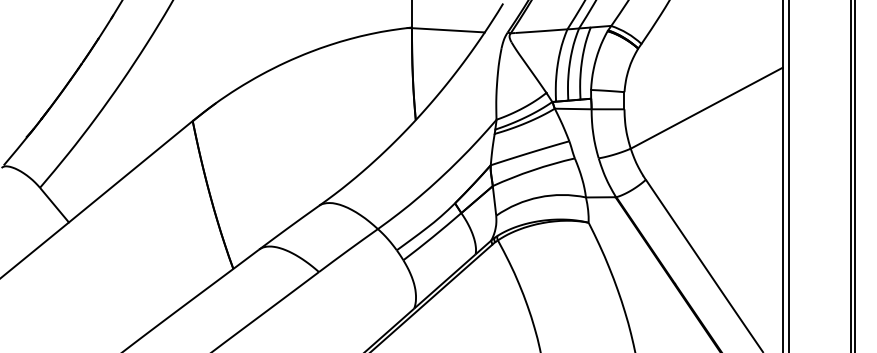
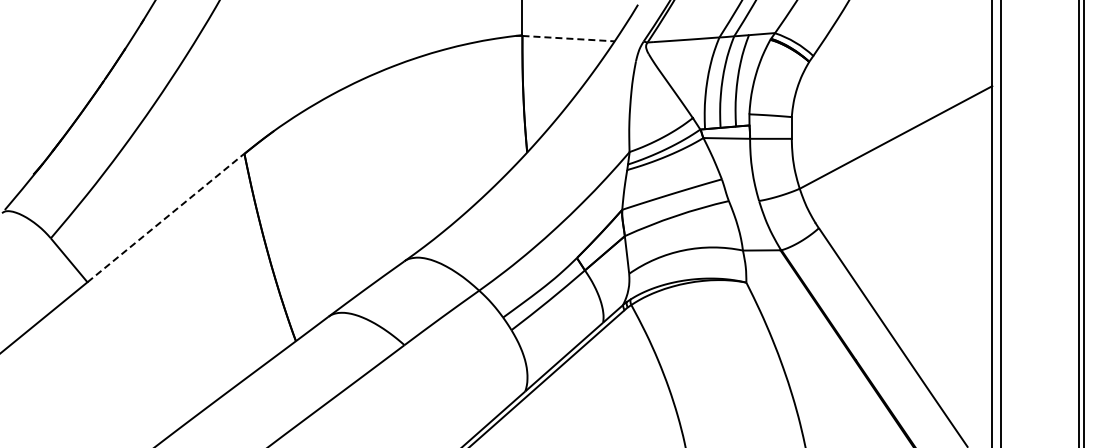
line: (449, 30) -> (569, 38), solid -> dashed
line: (131, 171) -> (166, 217), solid -> dashed

